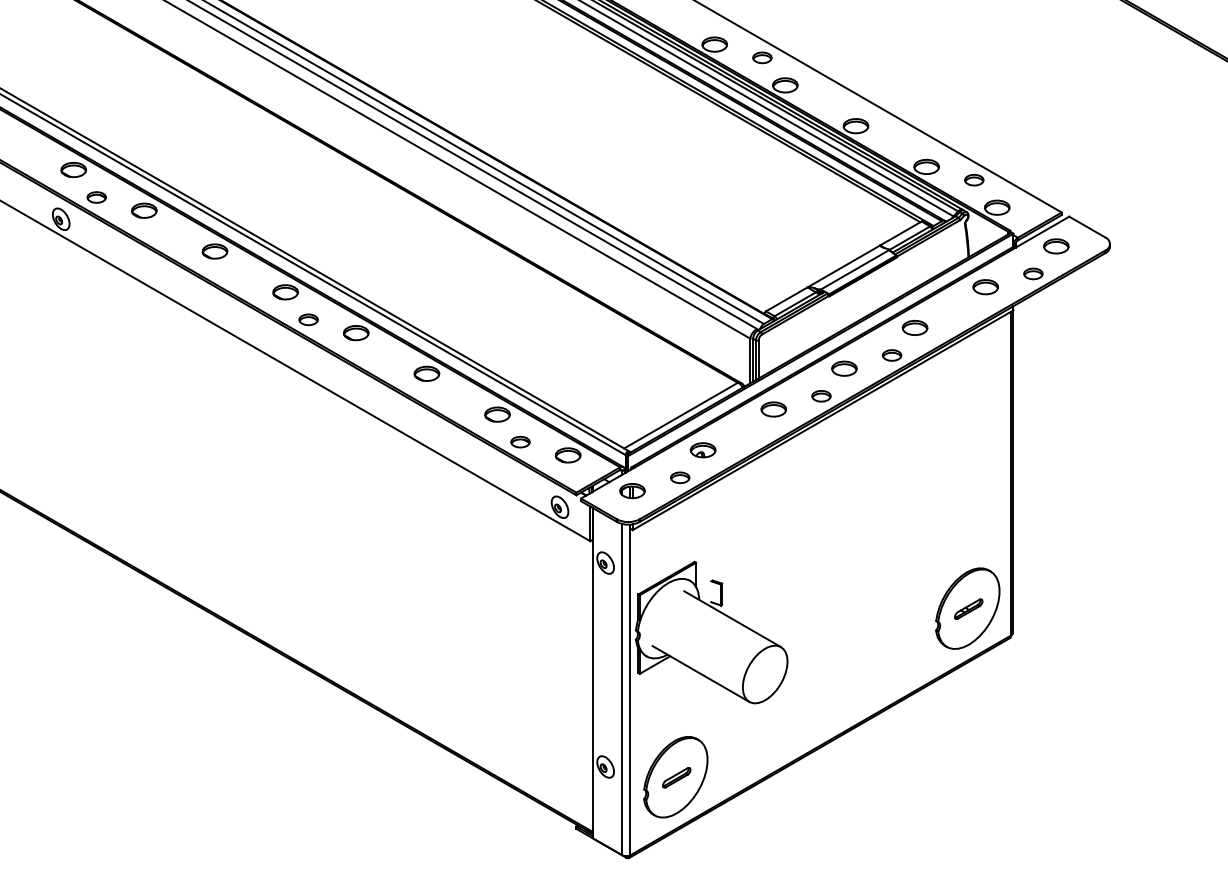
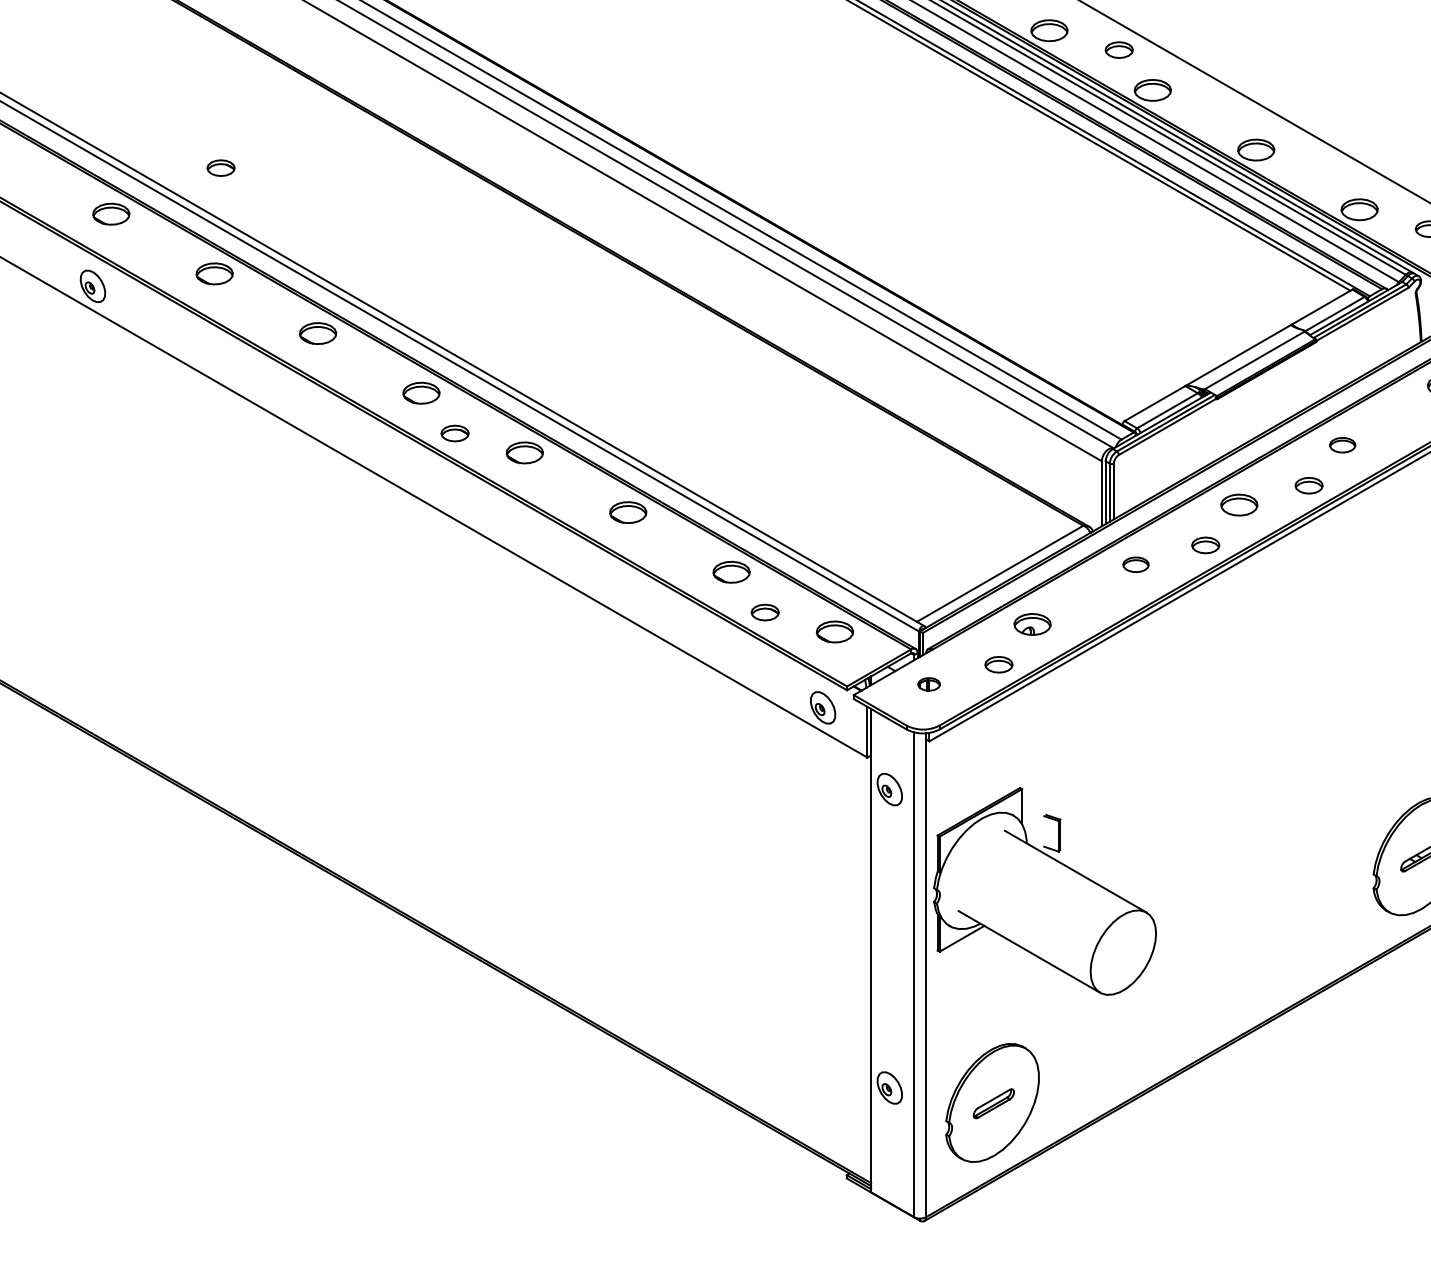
part: (96, 197) -> (220, 168), moved
part: (914, 327) -> (1341, 444), size x0.7
part: (773, 409) -> (1135, 564), size x0.7
part: (632, 491) -> (929, 684), size x0.6

